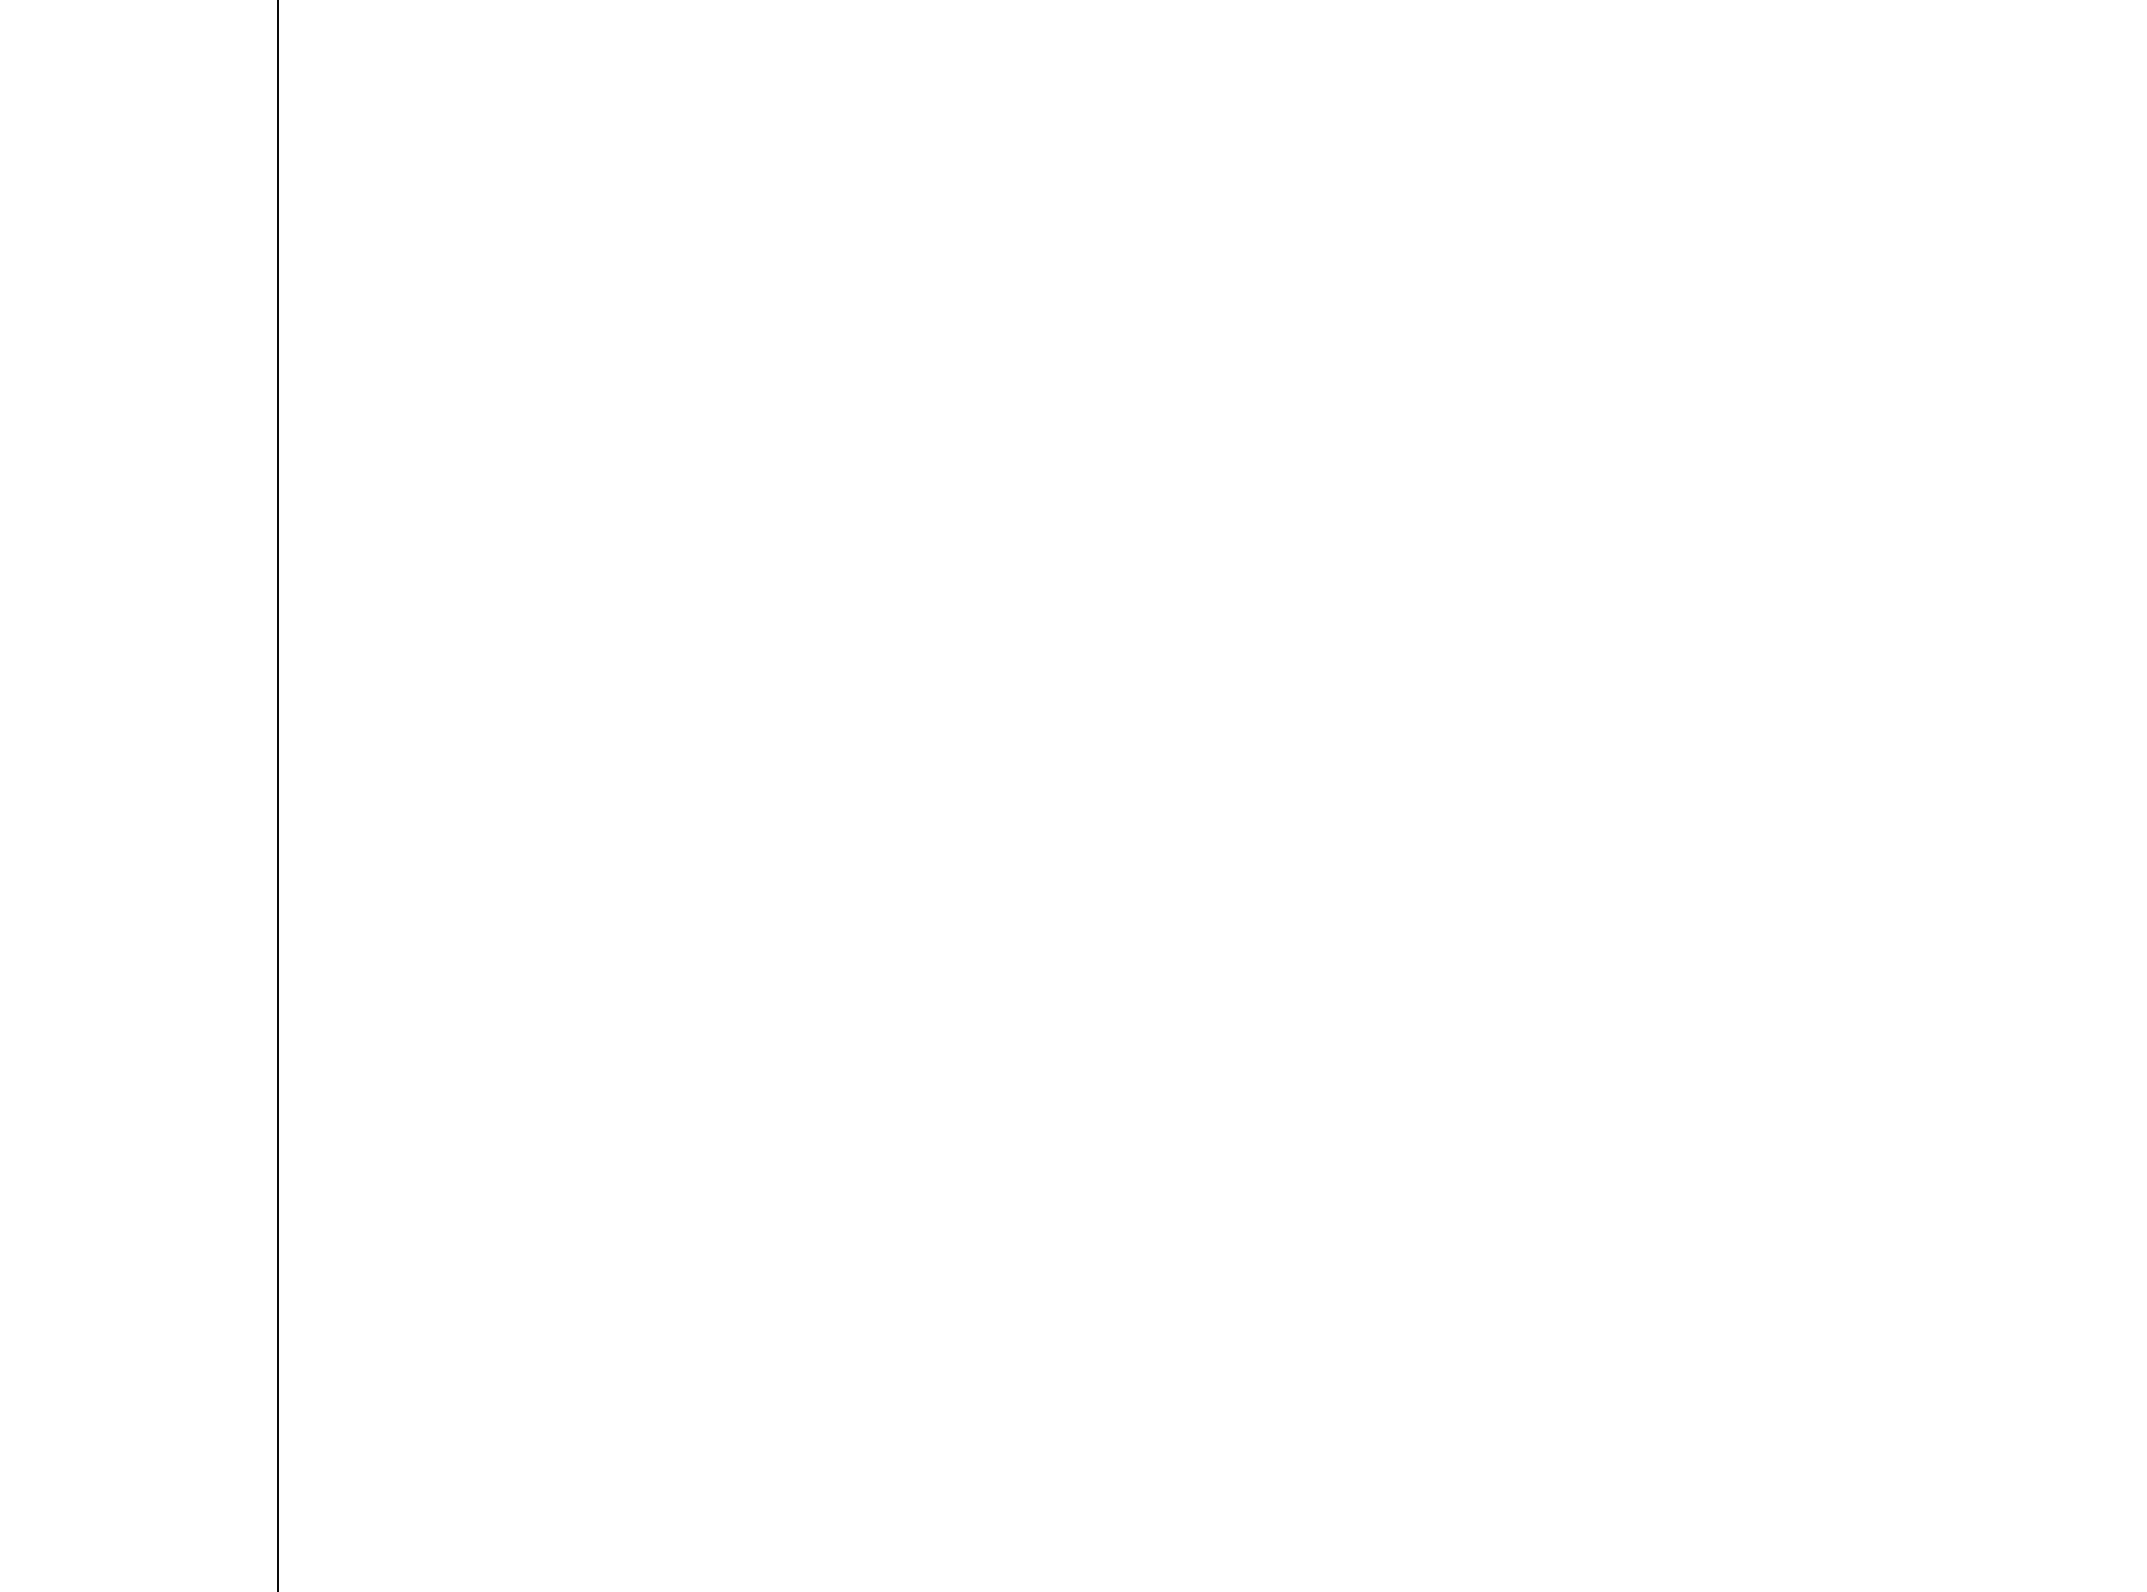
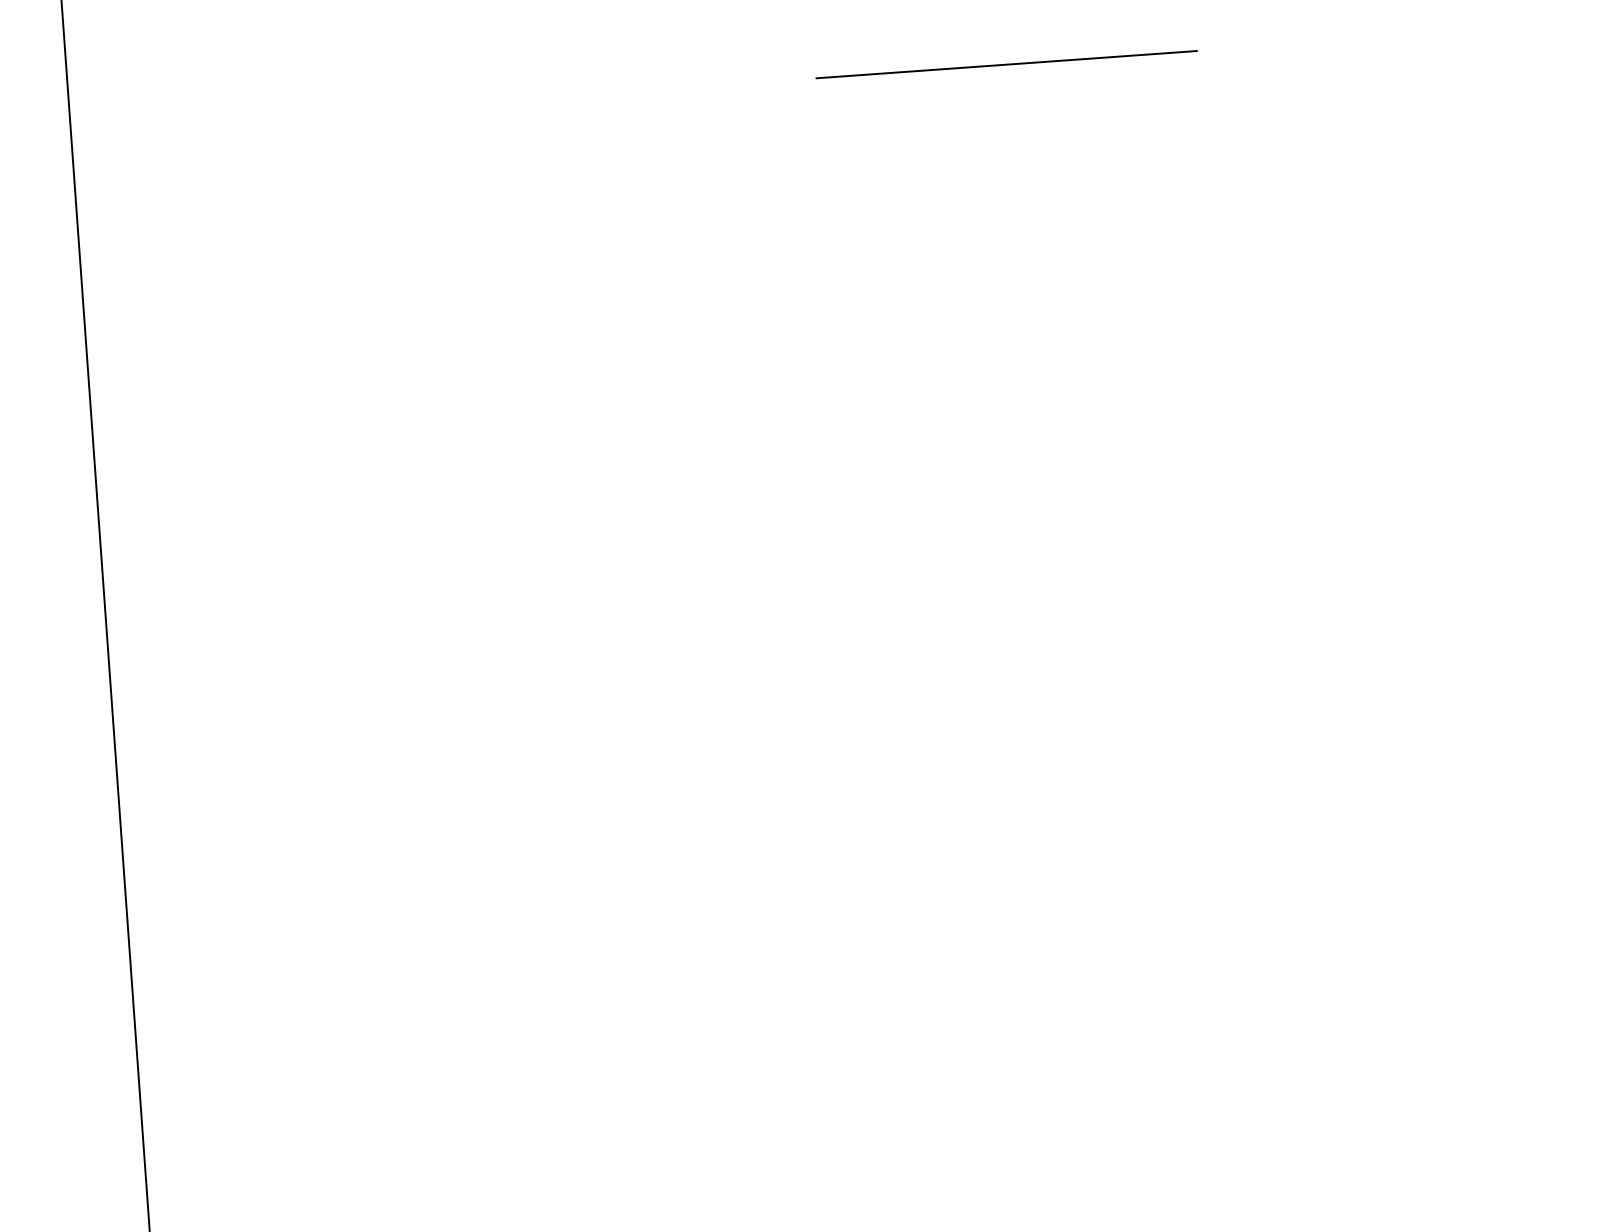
line: (1467, 140) -> (1006, 65), added

